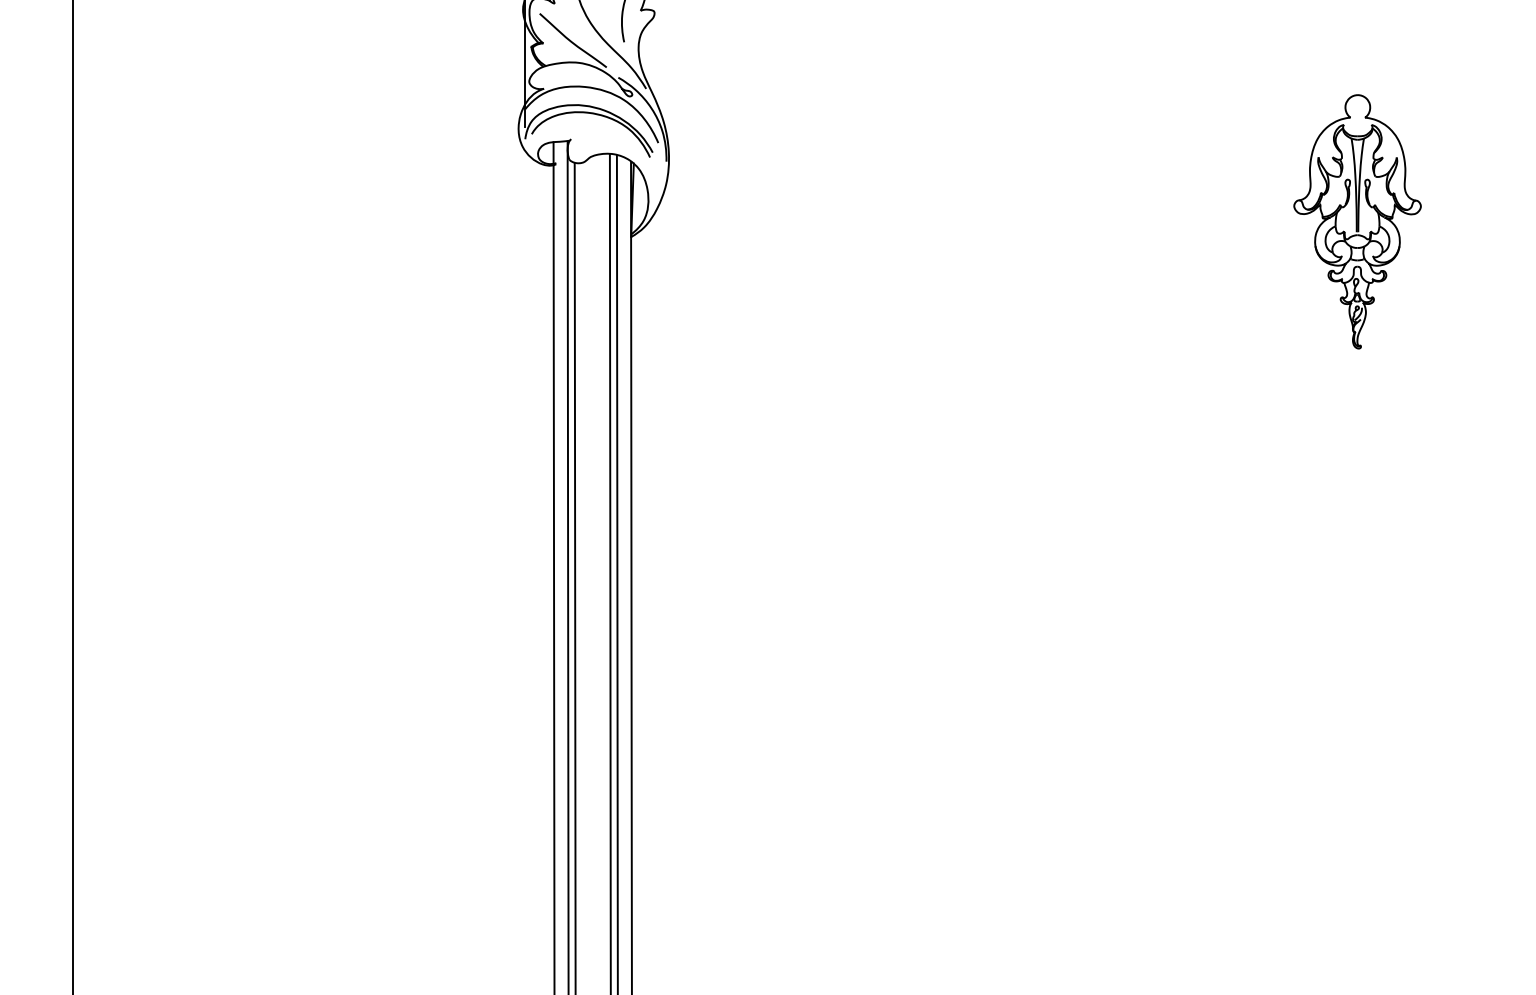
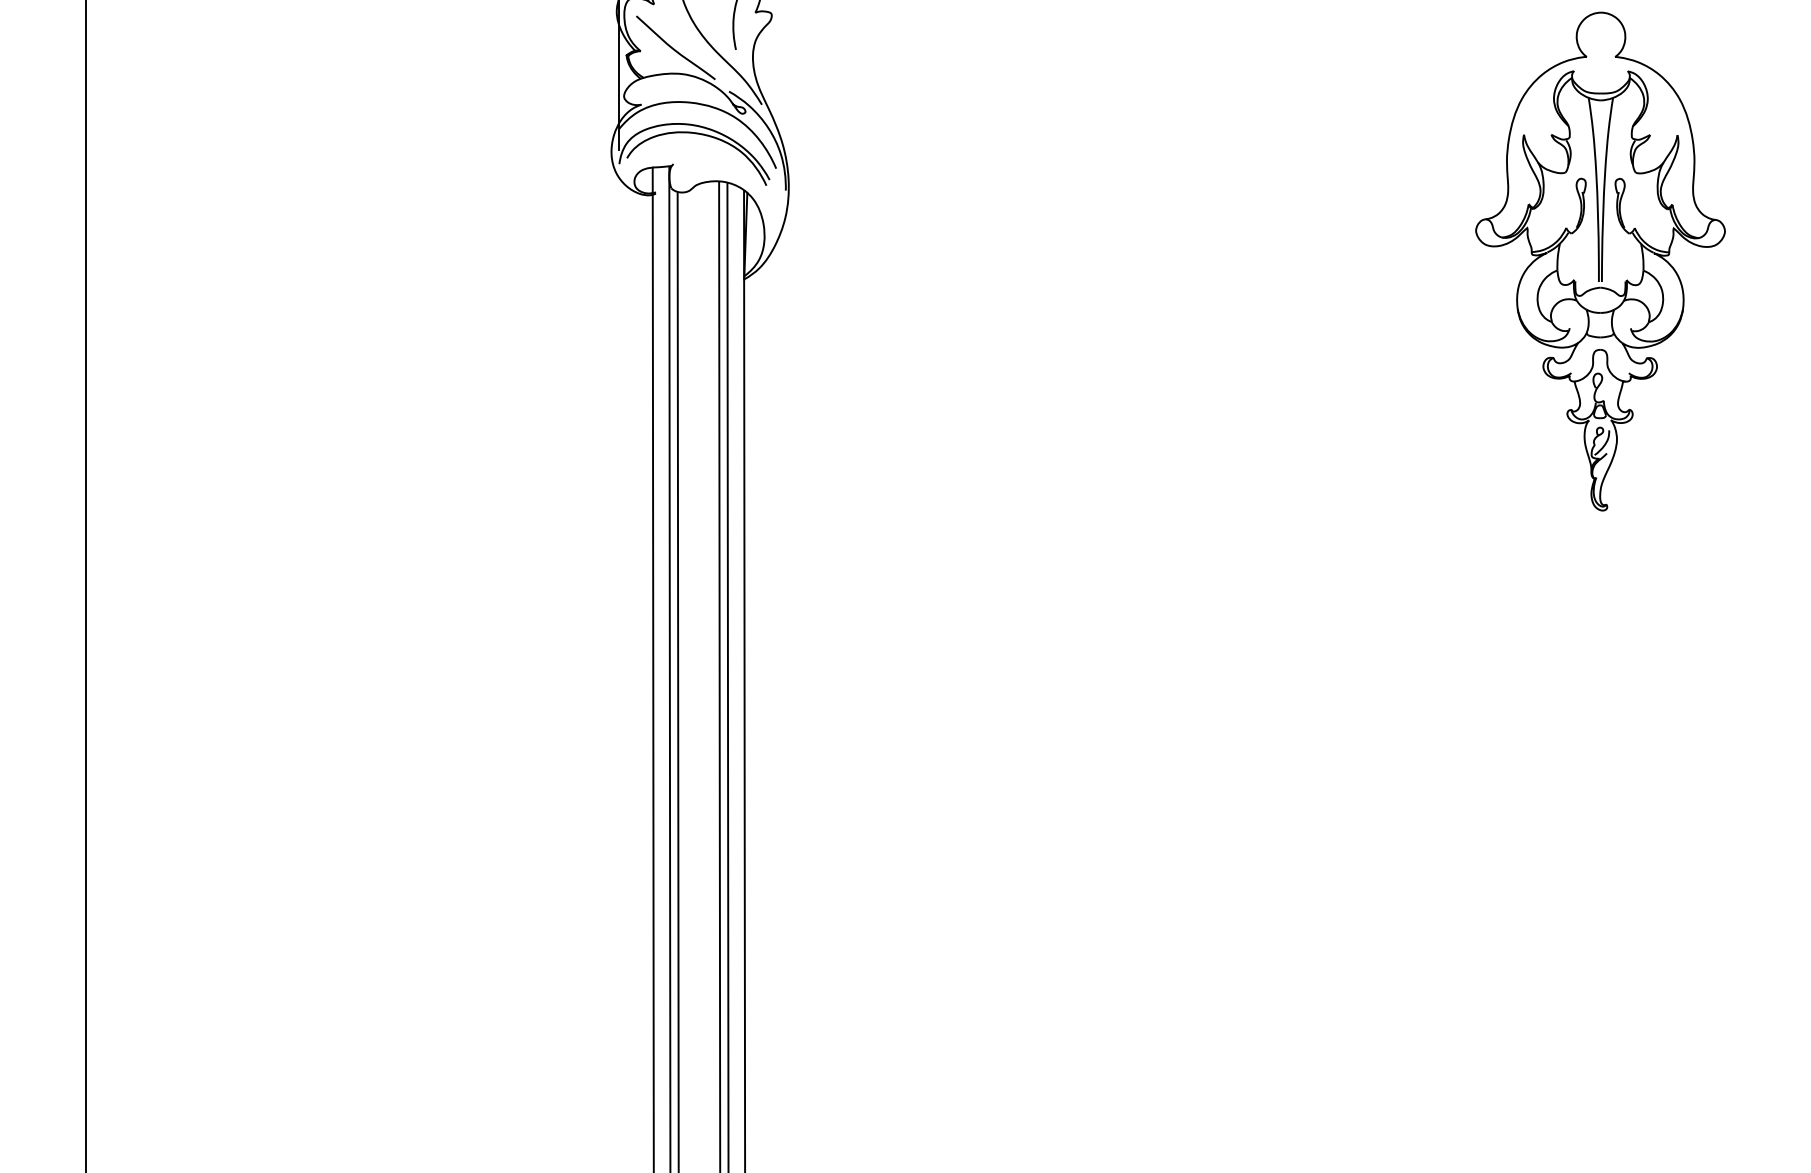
part: (1357, 221) -> (1600, 261), size x1.67

